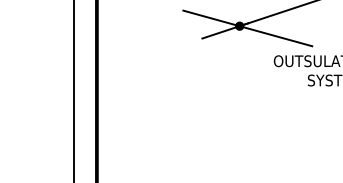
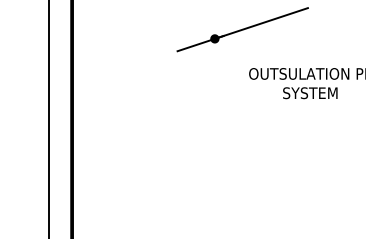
line: (247, 27) -> (222, 40), removed

